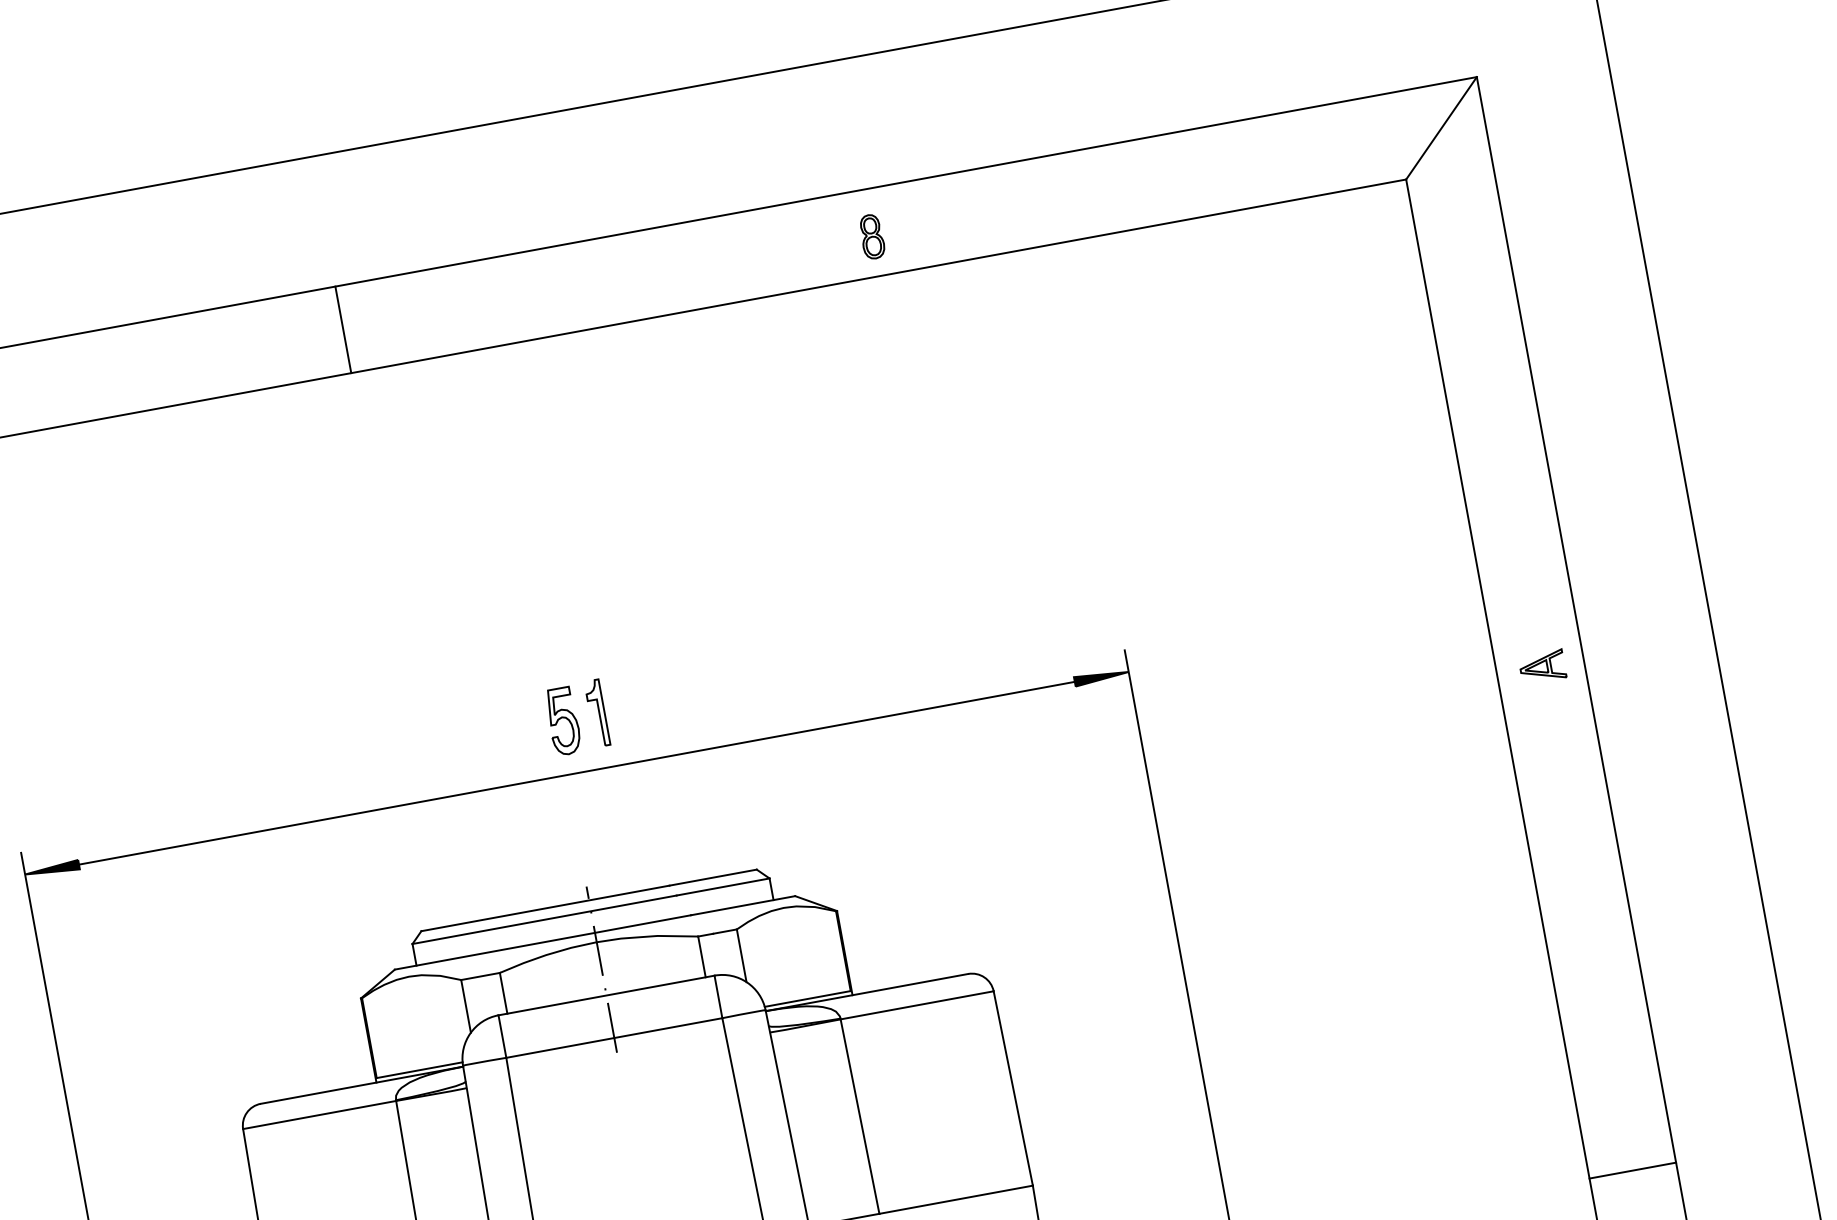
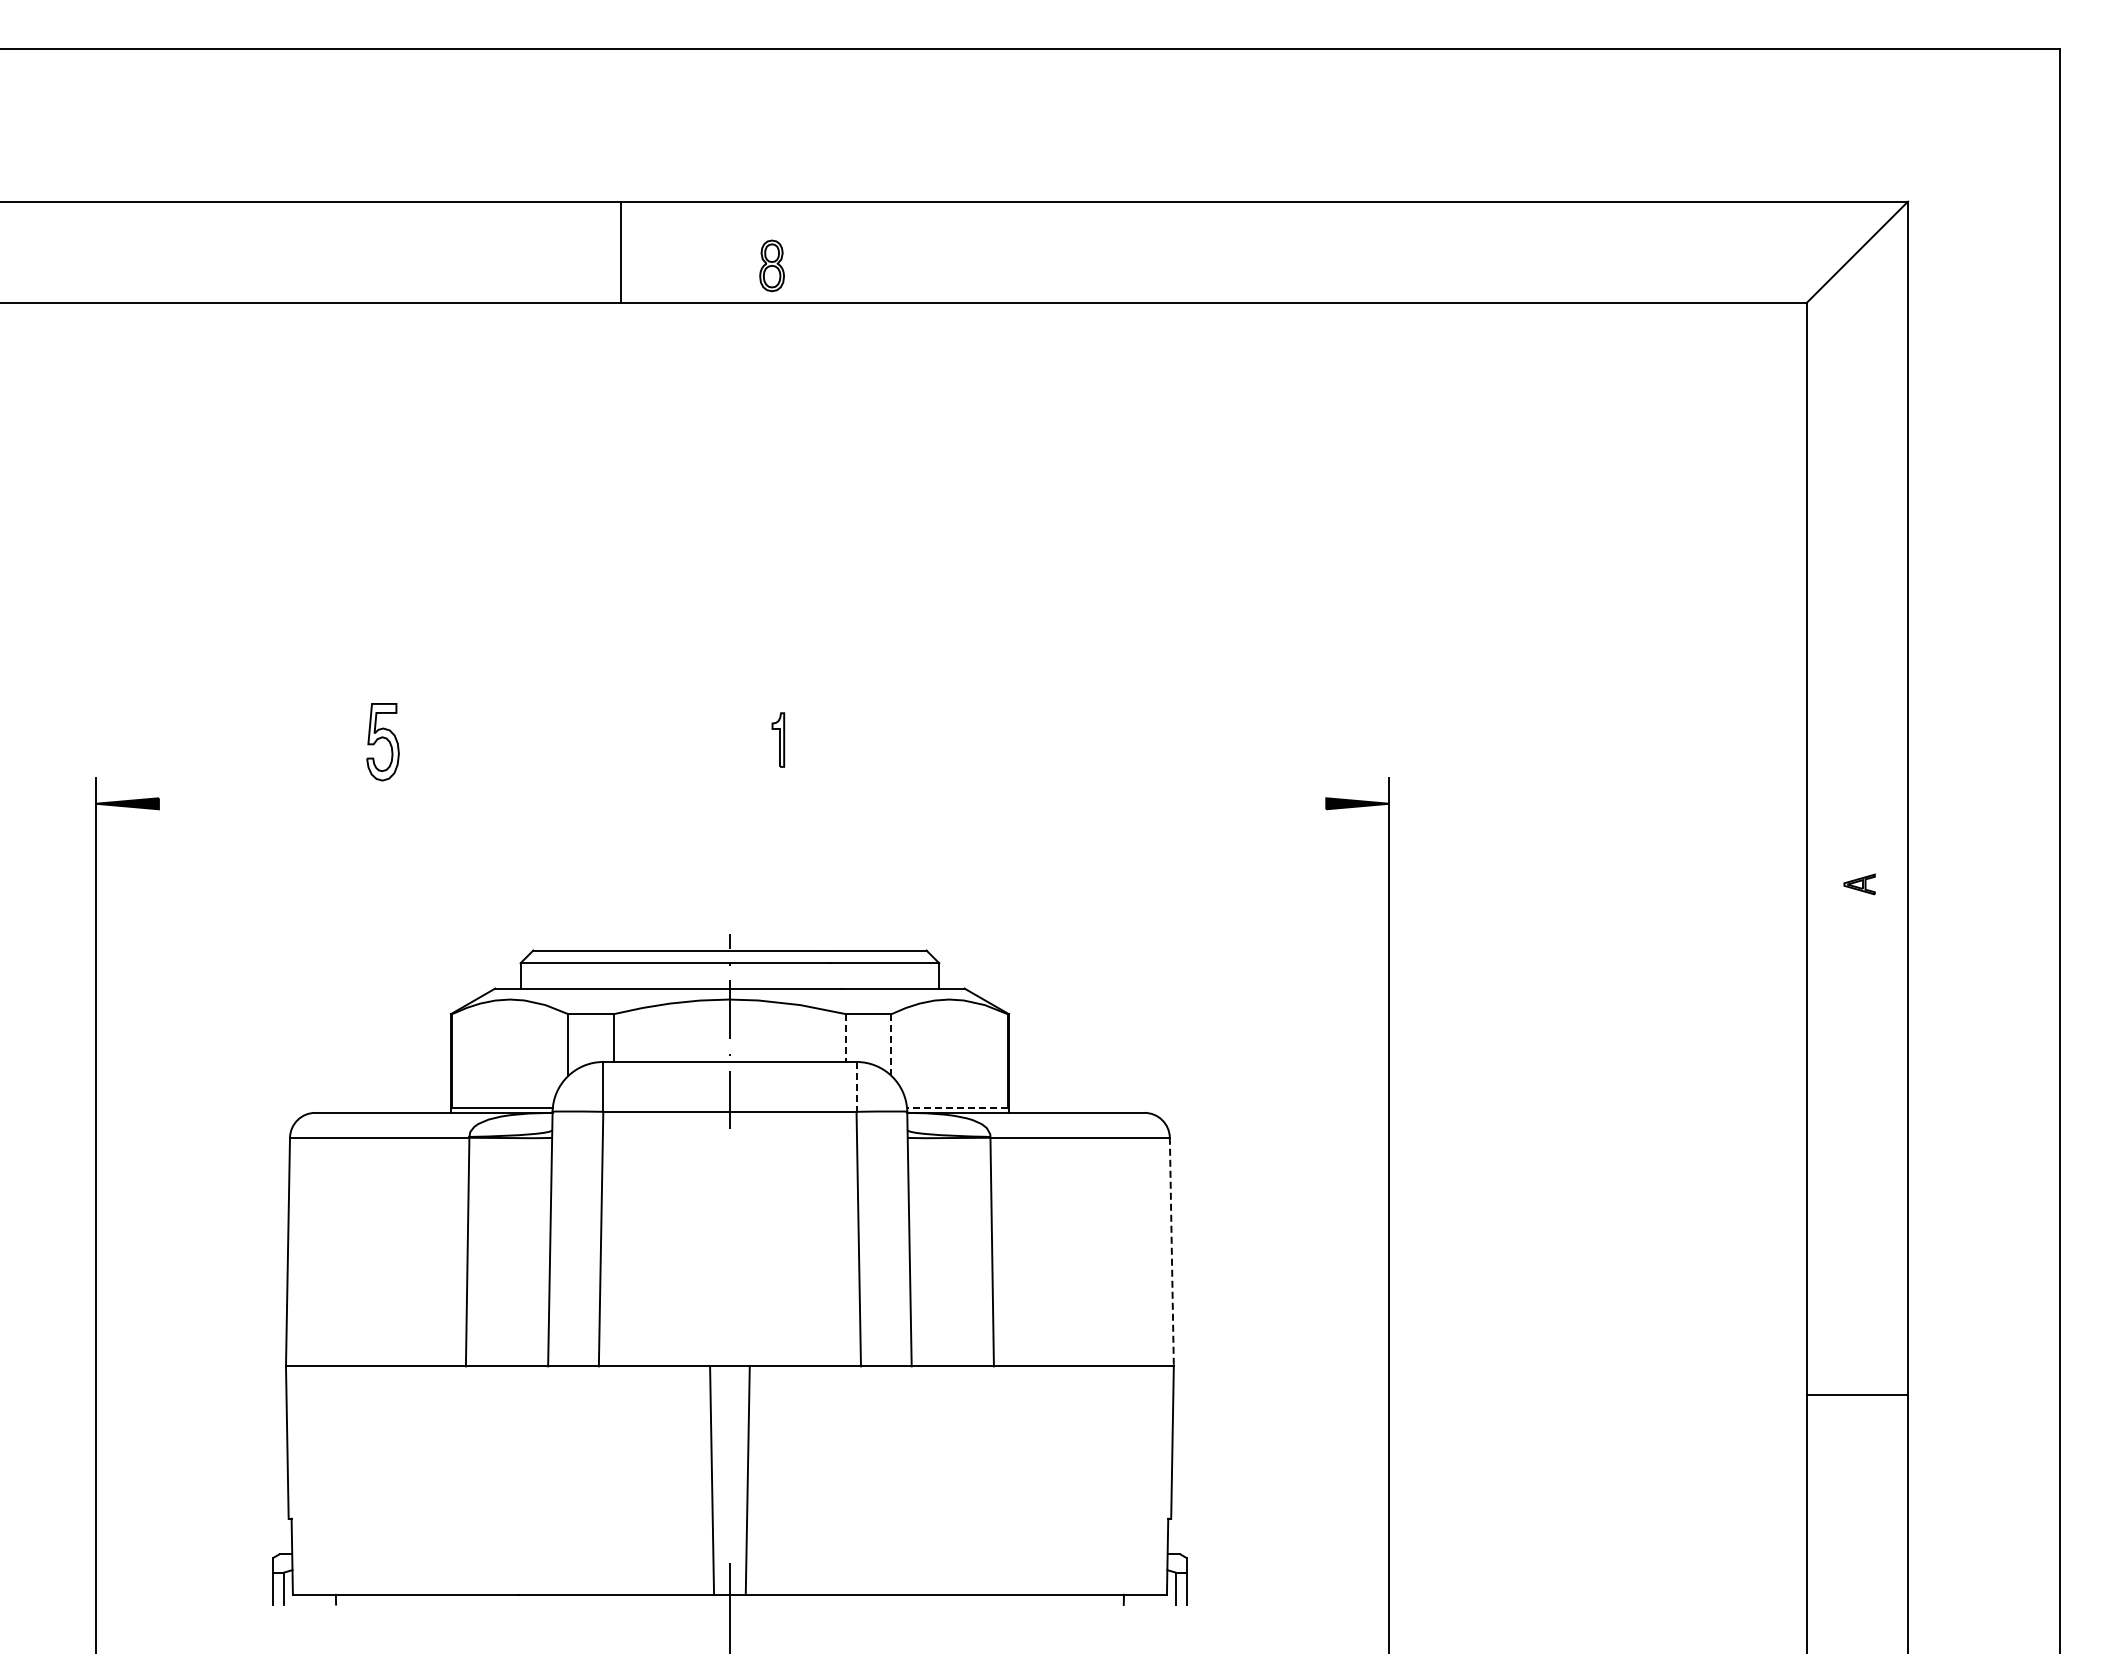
part: (871, 236) -> (771, 265), moved
line: (342, 330) -> (620, 252), moved
part: (1542, 667) -> (1859, 884), size x0.6
part: (597, 712) -> (778, 739), size x0.7
part: (562, 721) -> (382, 742), moved
line: (576, 773) -> (742, 803), removed
line: (741, 956) -> (891, 1045), solid -> dashed
line: (702, 957) -> (846, 1038), solid -> dashed
line: (718, 996) -> (856, 1086), solid -> dashed
line: (806, 998) -> (956, 1107), solid -> dashed
line: (1013, 1088) -> (1171, 1252), solid -> dashed
line: (1633, 1170) -> (1857, 1395), moved

